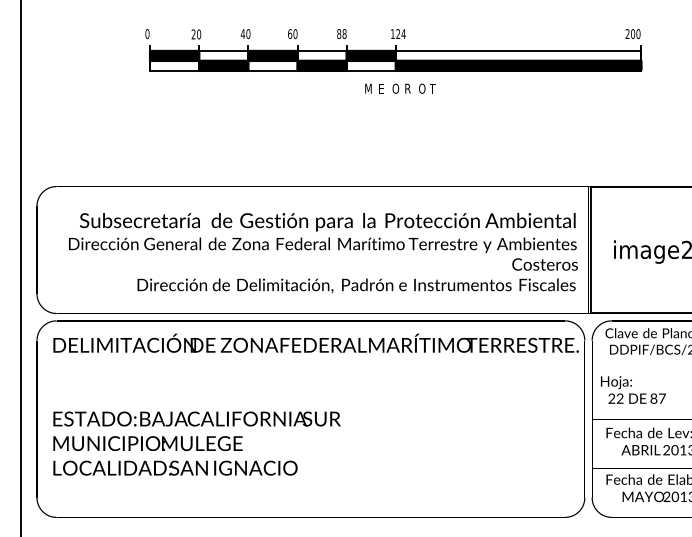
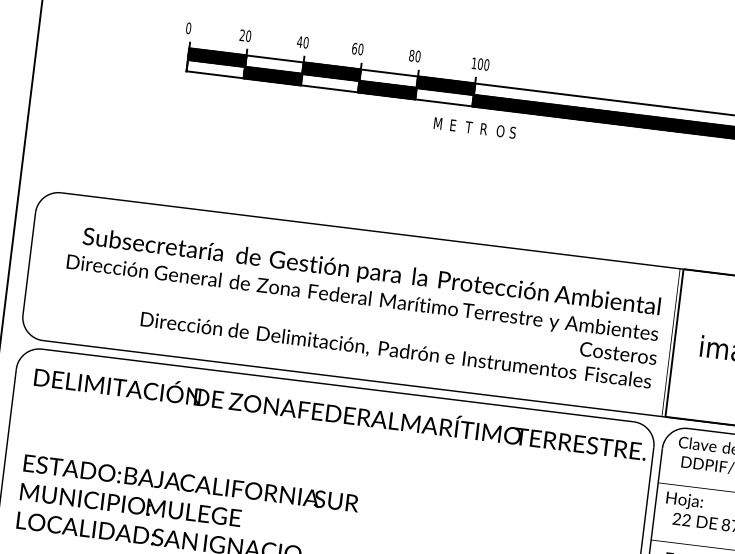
text: (344, 33) -> (418, 55), 88 -> 80
text: (400, 34) -> (483, 65), 124 -> 100
text: (395, 88) -> (469, 127), O -> T
text: (432, 88) -> (512, 132), T -> S

